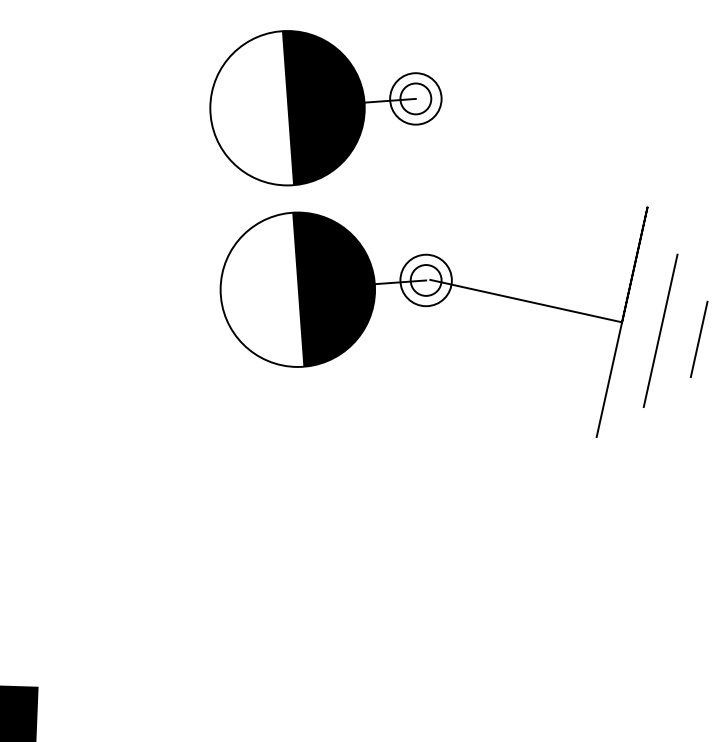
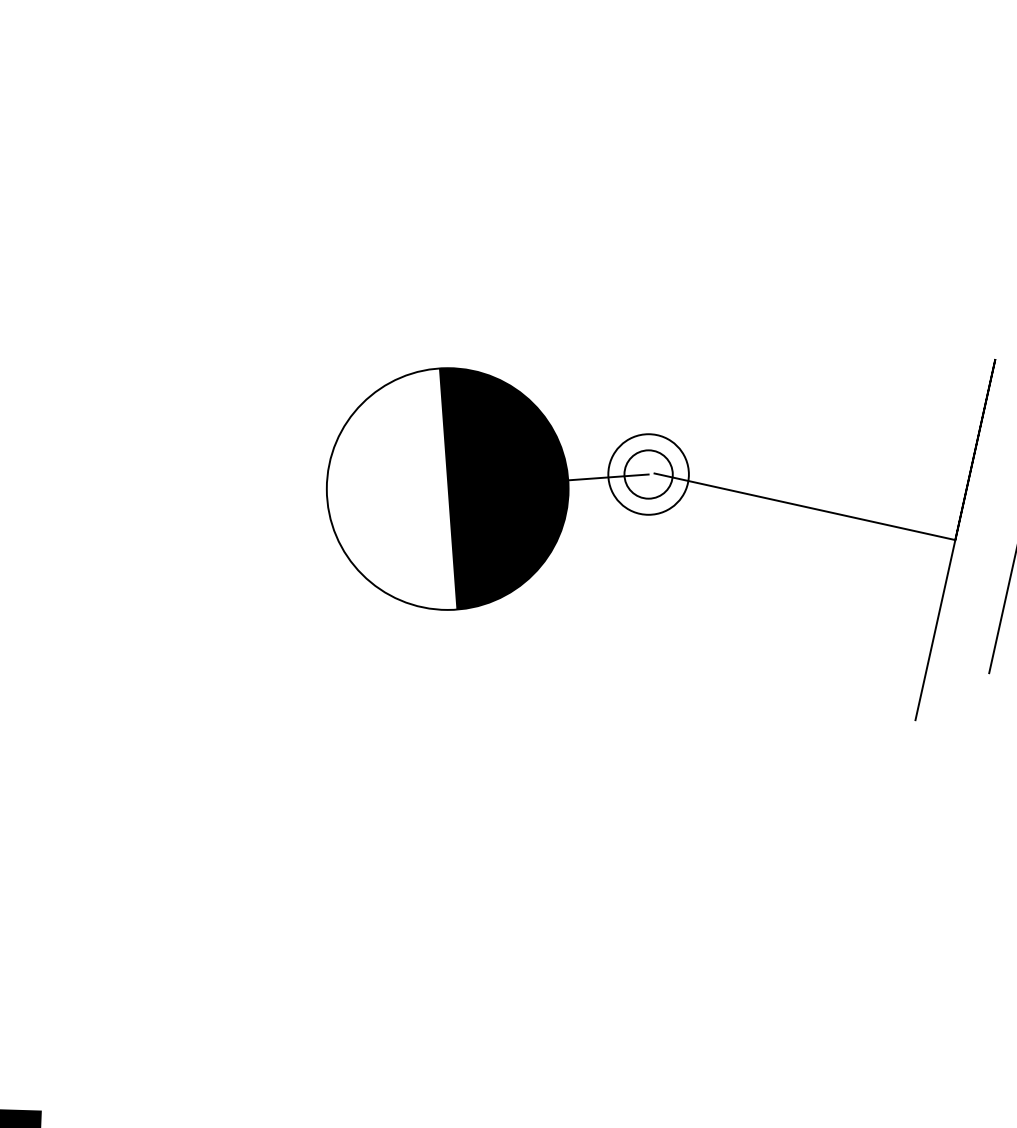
part: (325, 108) -> (491, 205), removed

